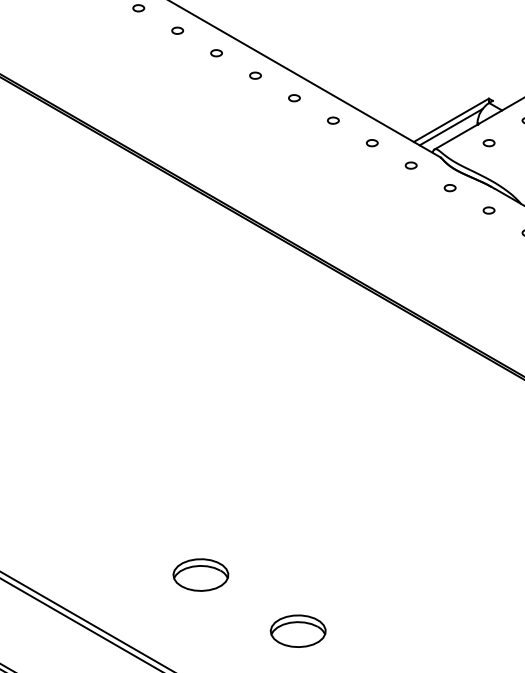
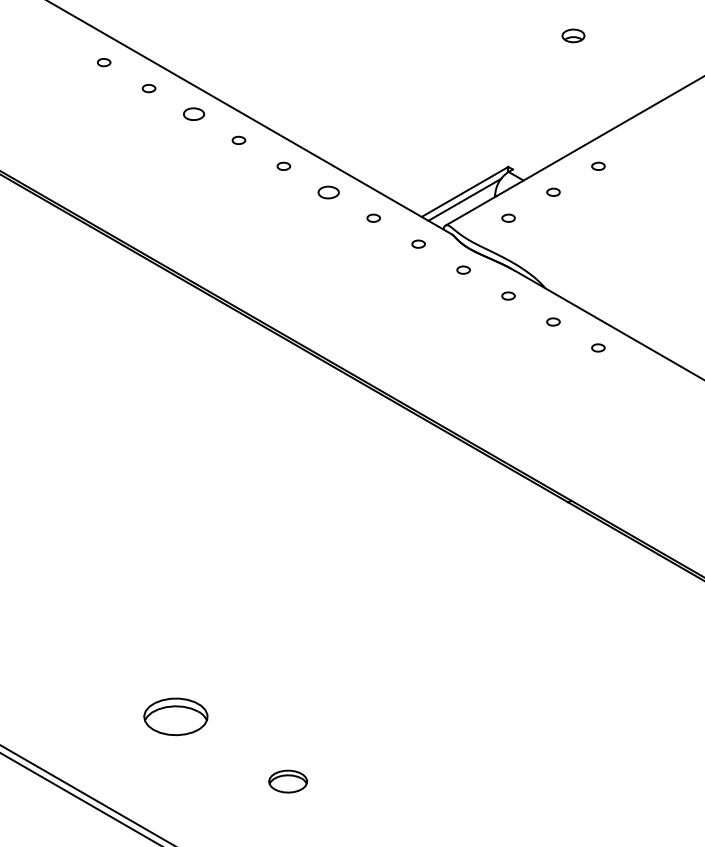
part: (216, 53) -> (193, 114), size x1.6
part: (333, 119) -> (328, 191), size x1.6
part: (297, 631) -> (287, 781), size x0.6

